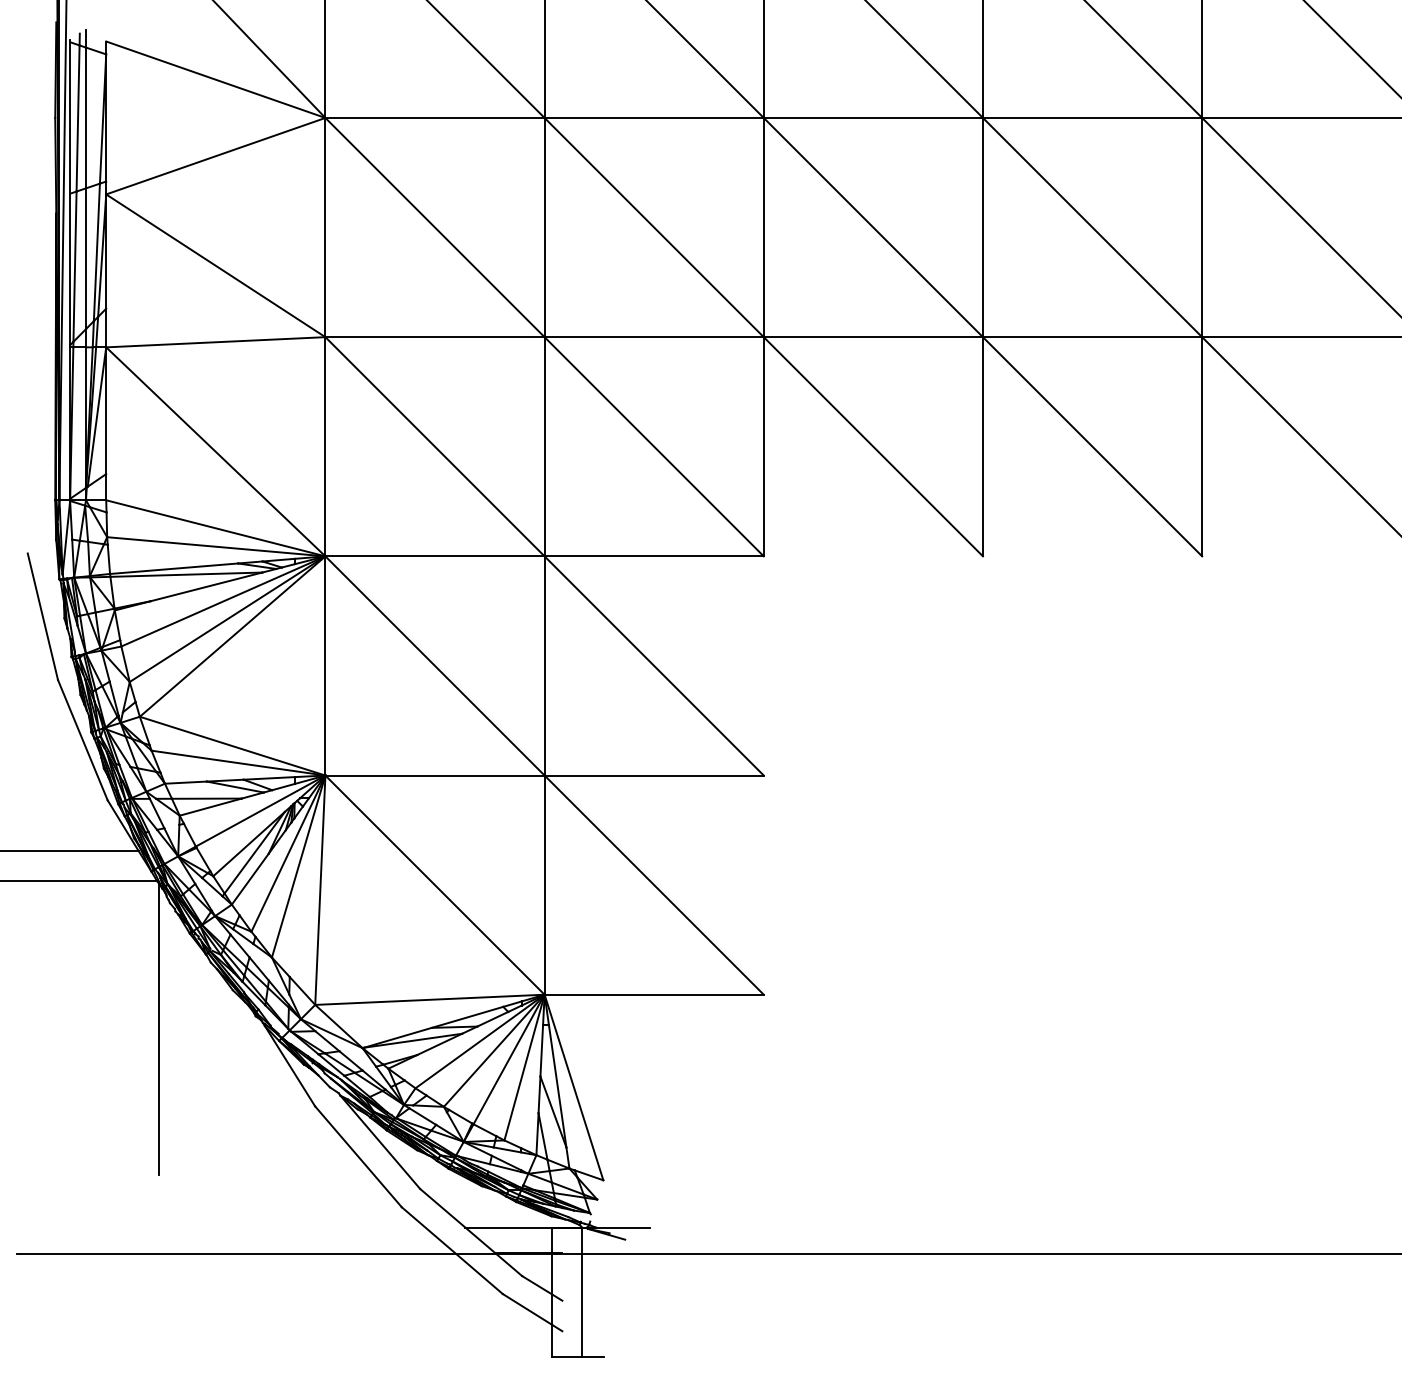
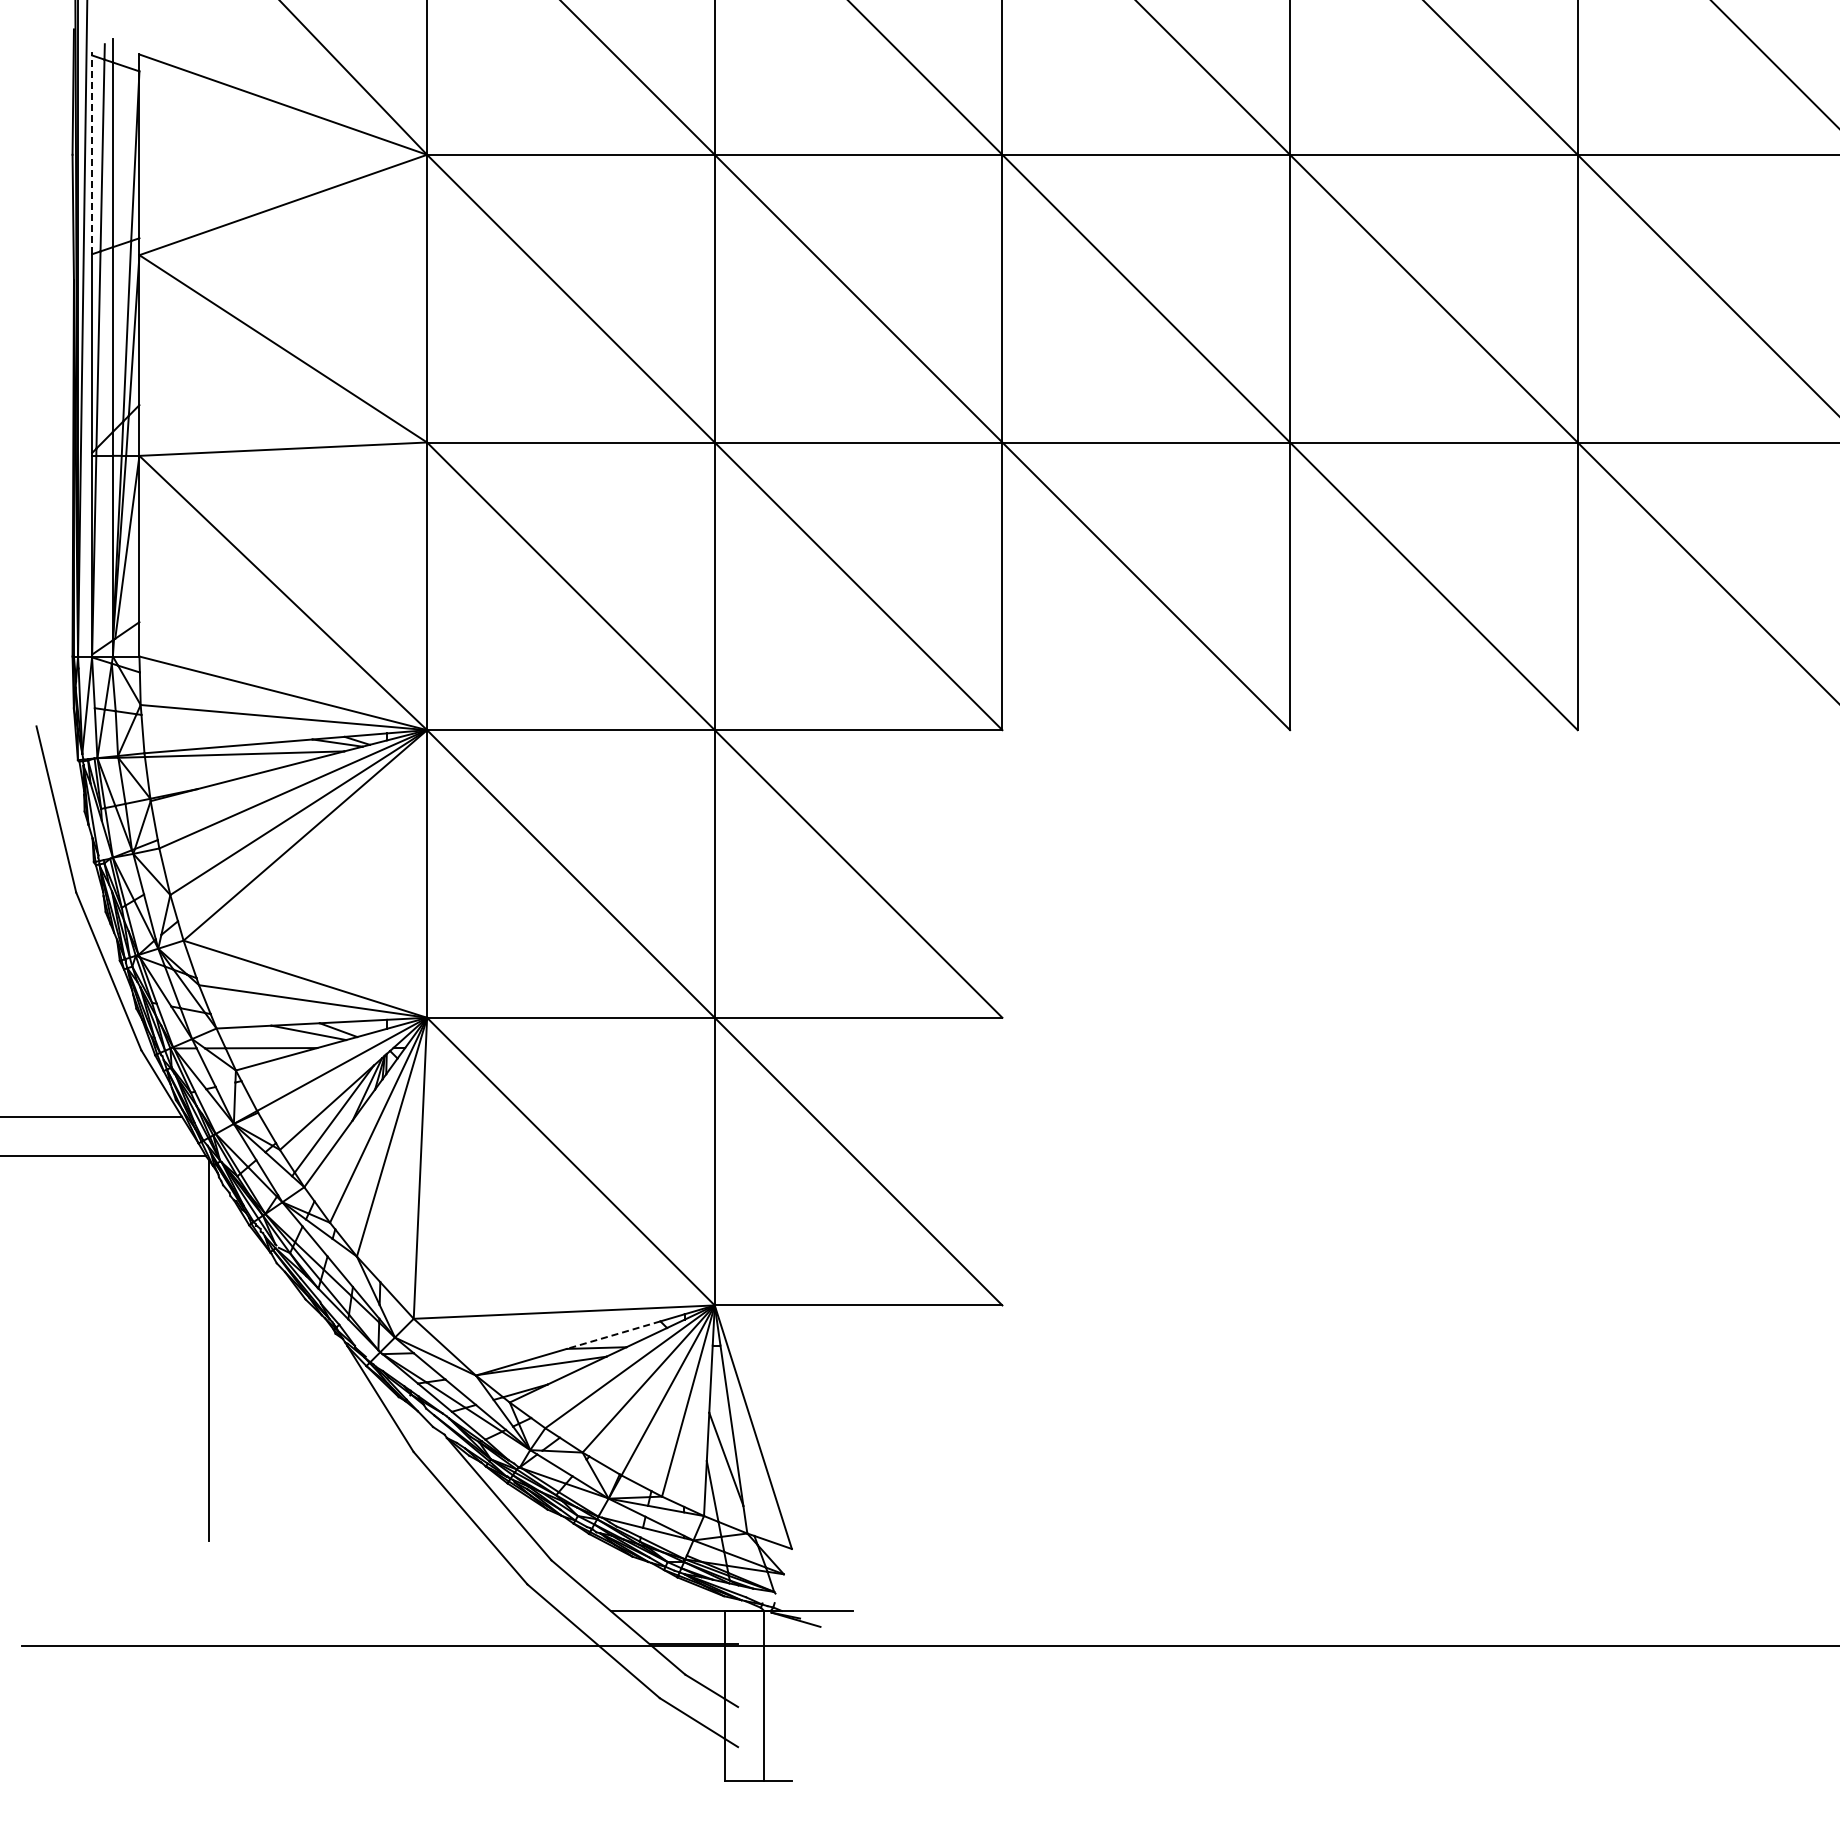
line: (70, 117) -> (92, 154), solid -> dashed
line: (467, 1017) -> (613, 1335), solid -> dashed

